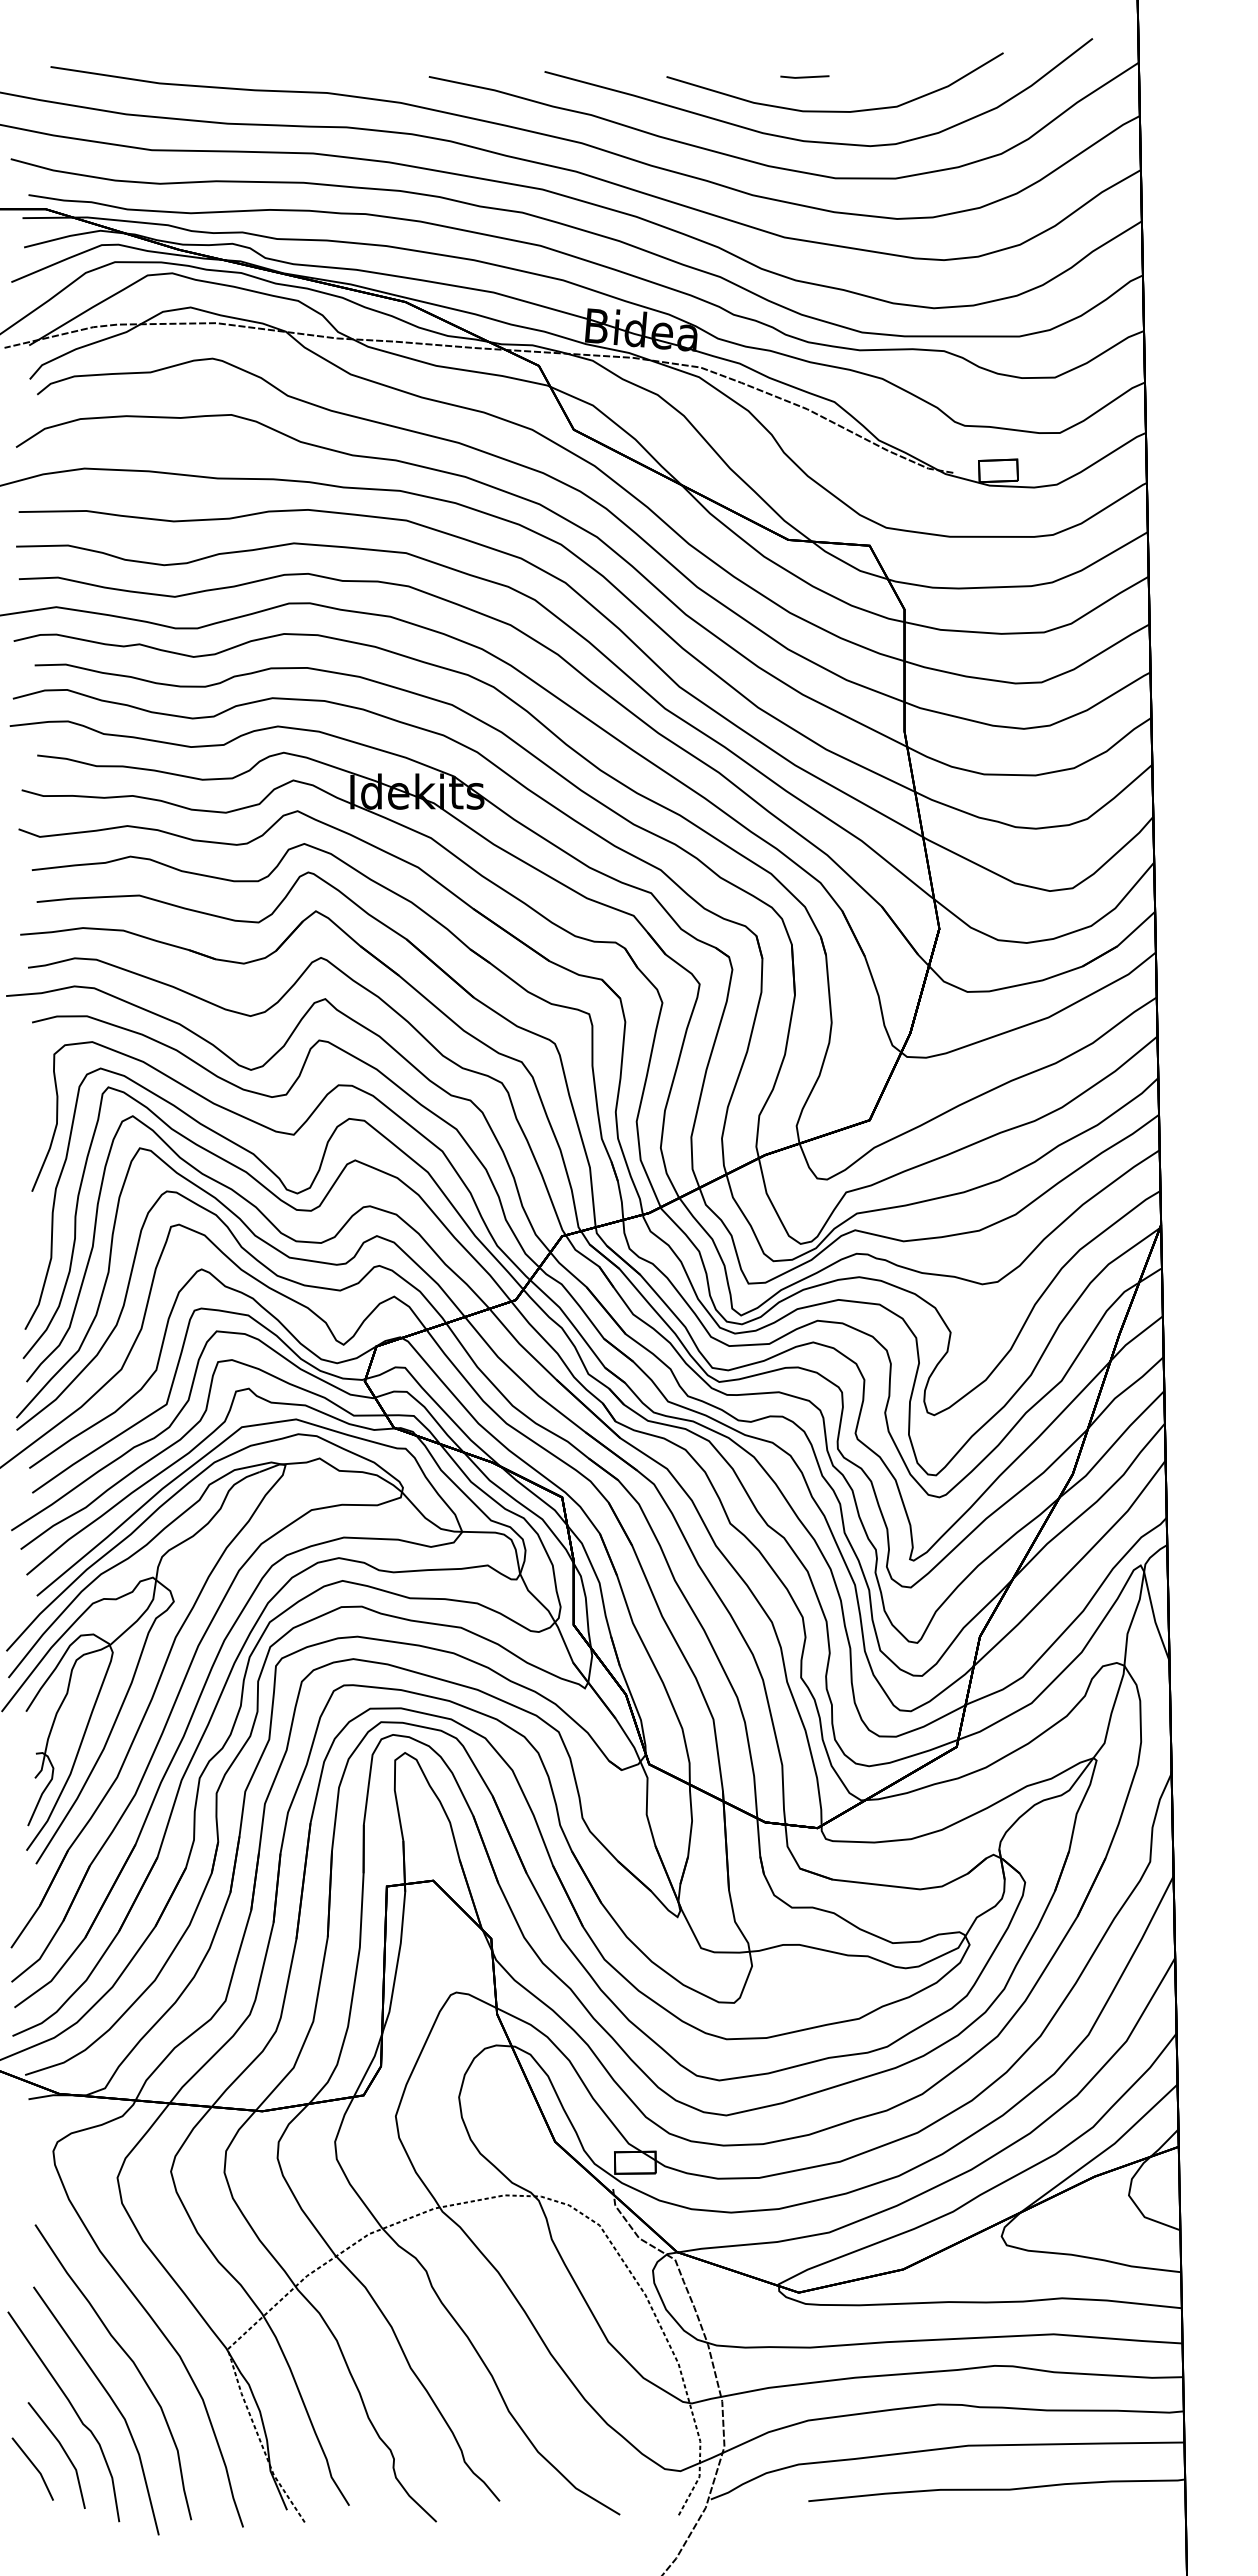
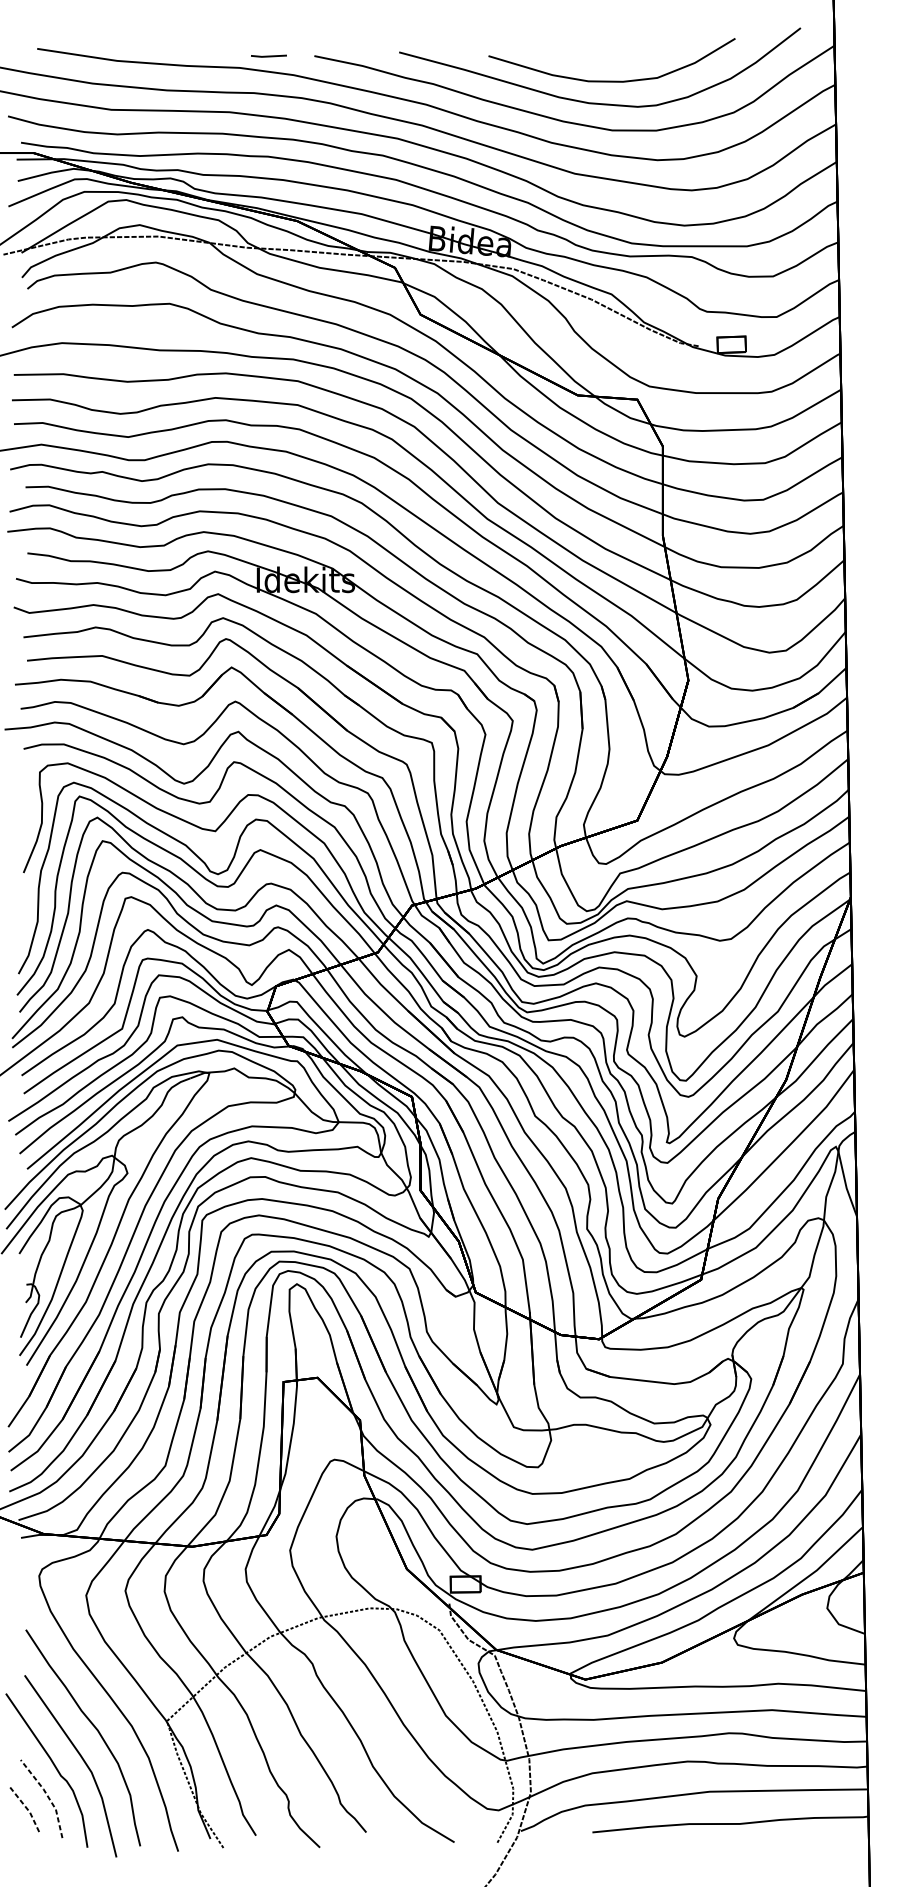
line: (804, 76) -> (268, 55), moved
line: (64, 2451) -> (47, 1795), solid -> dashed
line: (35, 2467) -> (26, 1807), solid -> dashed

